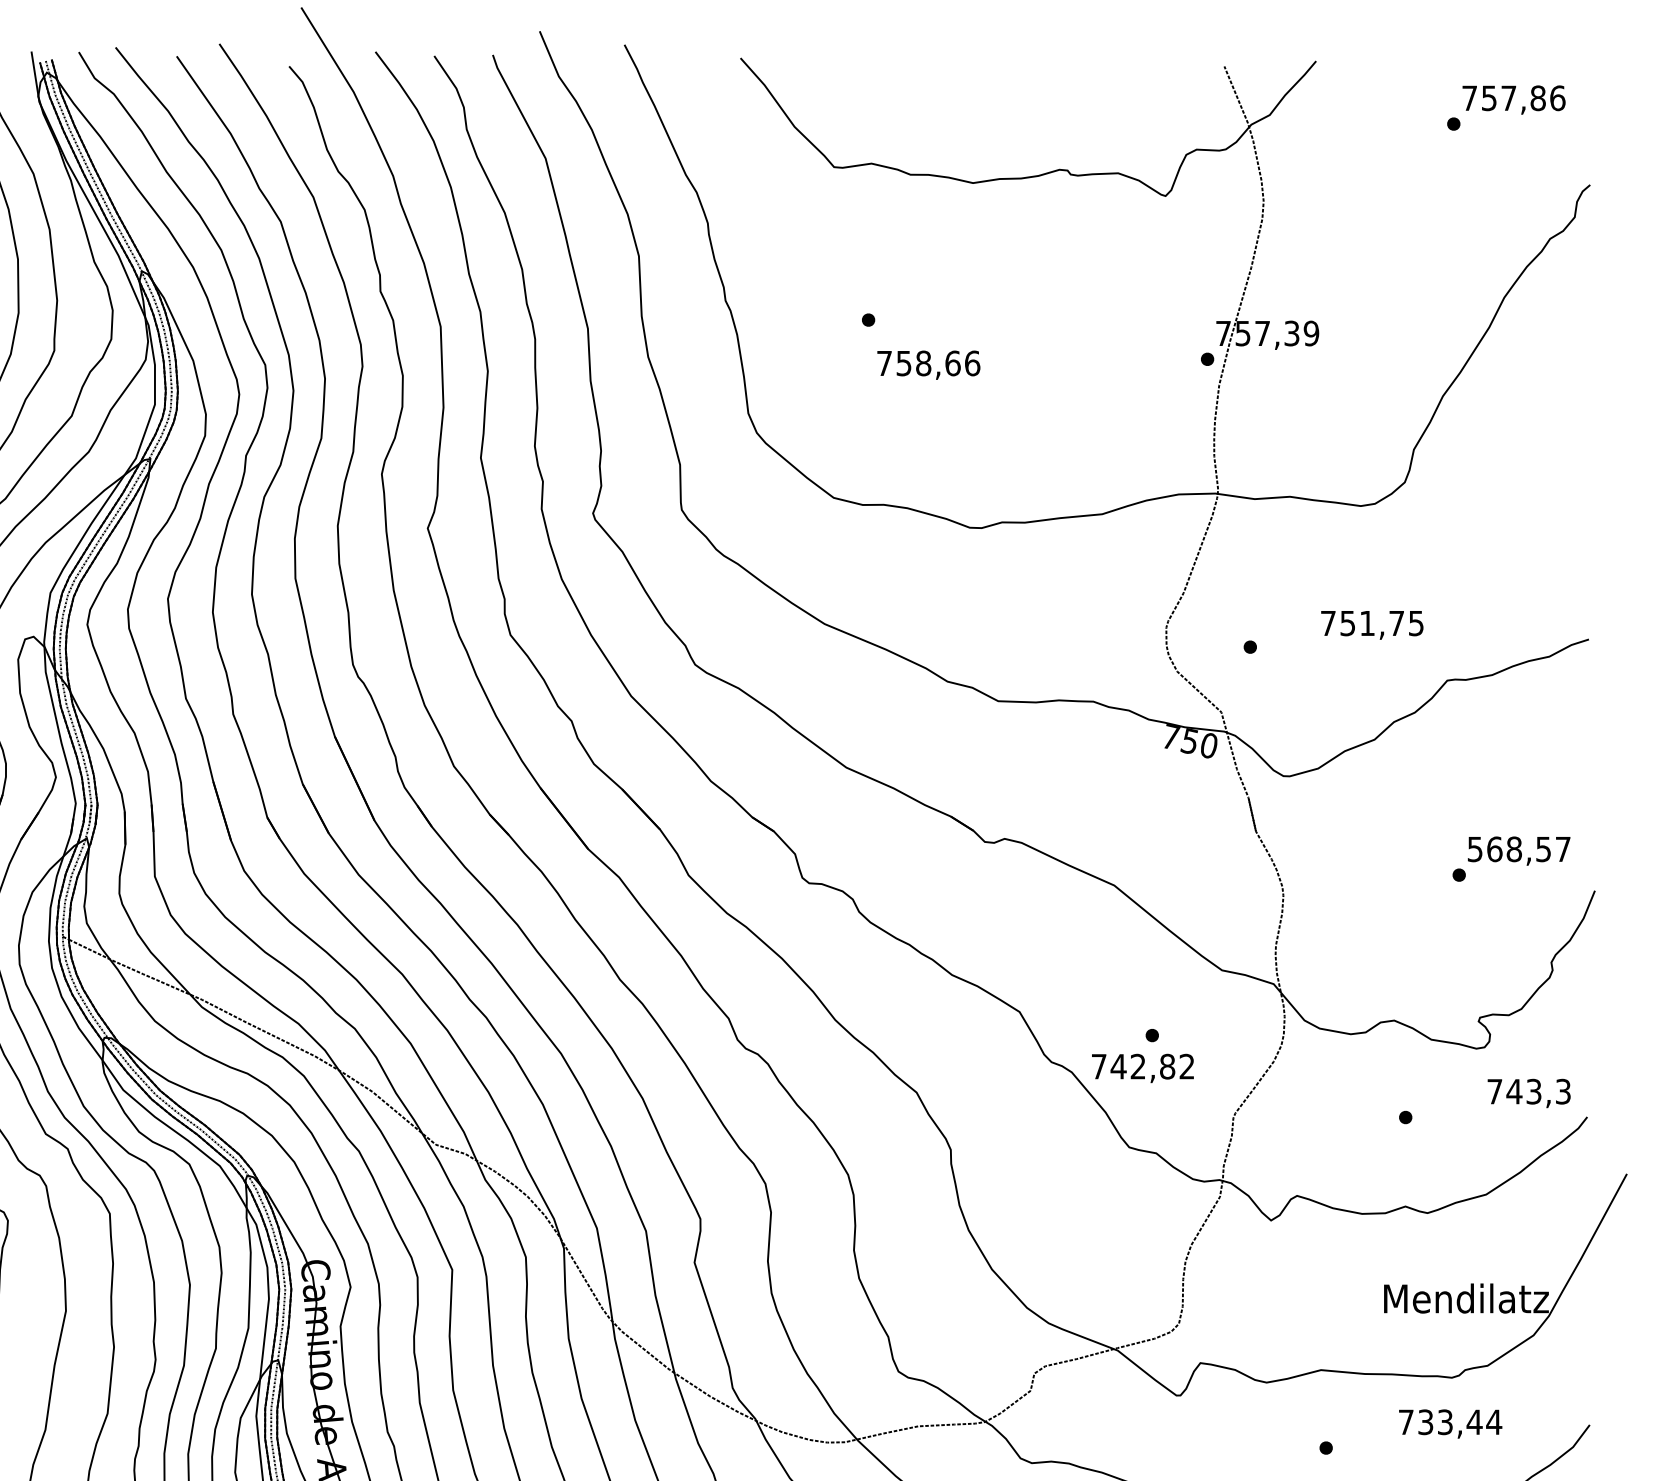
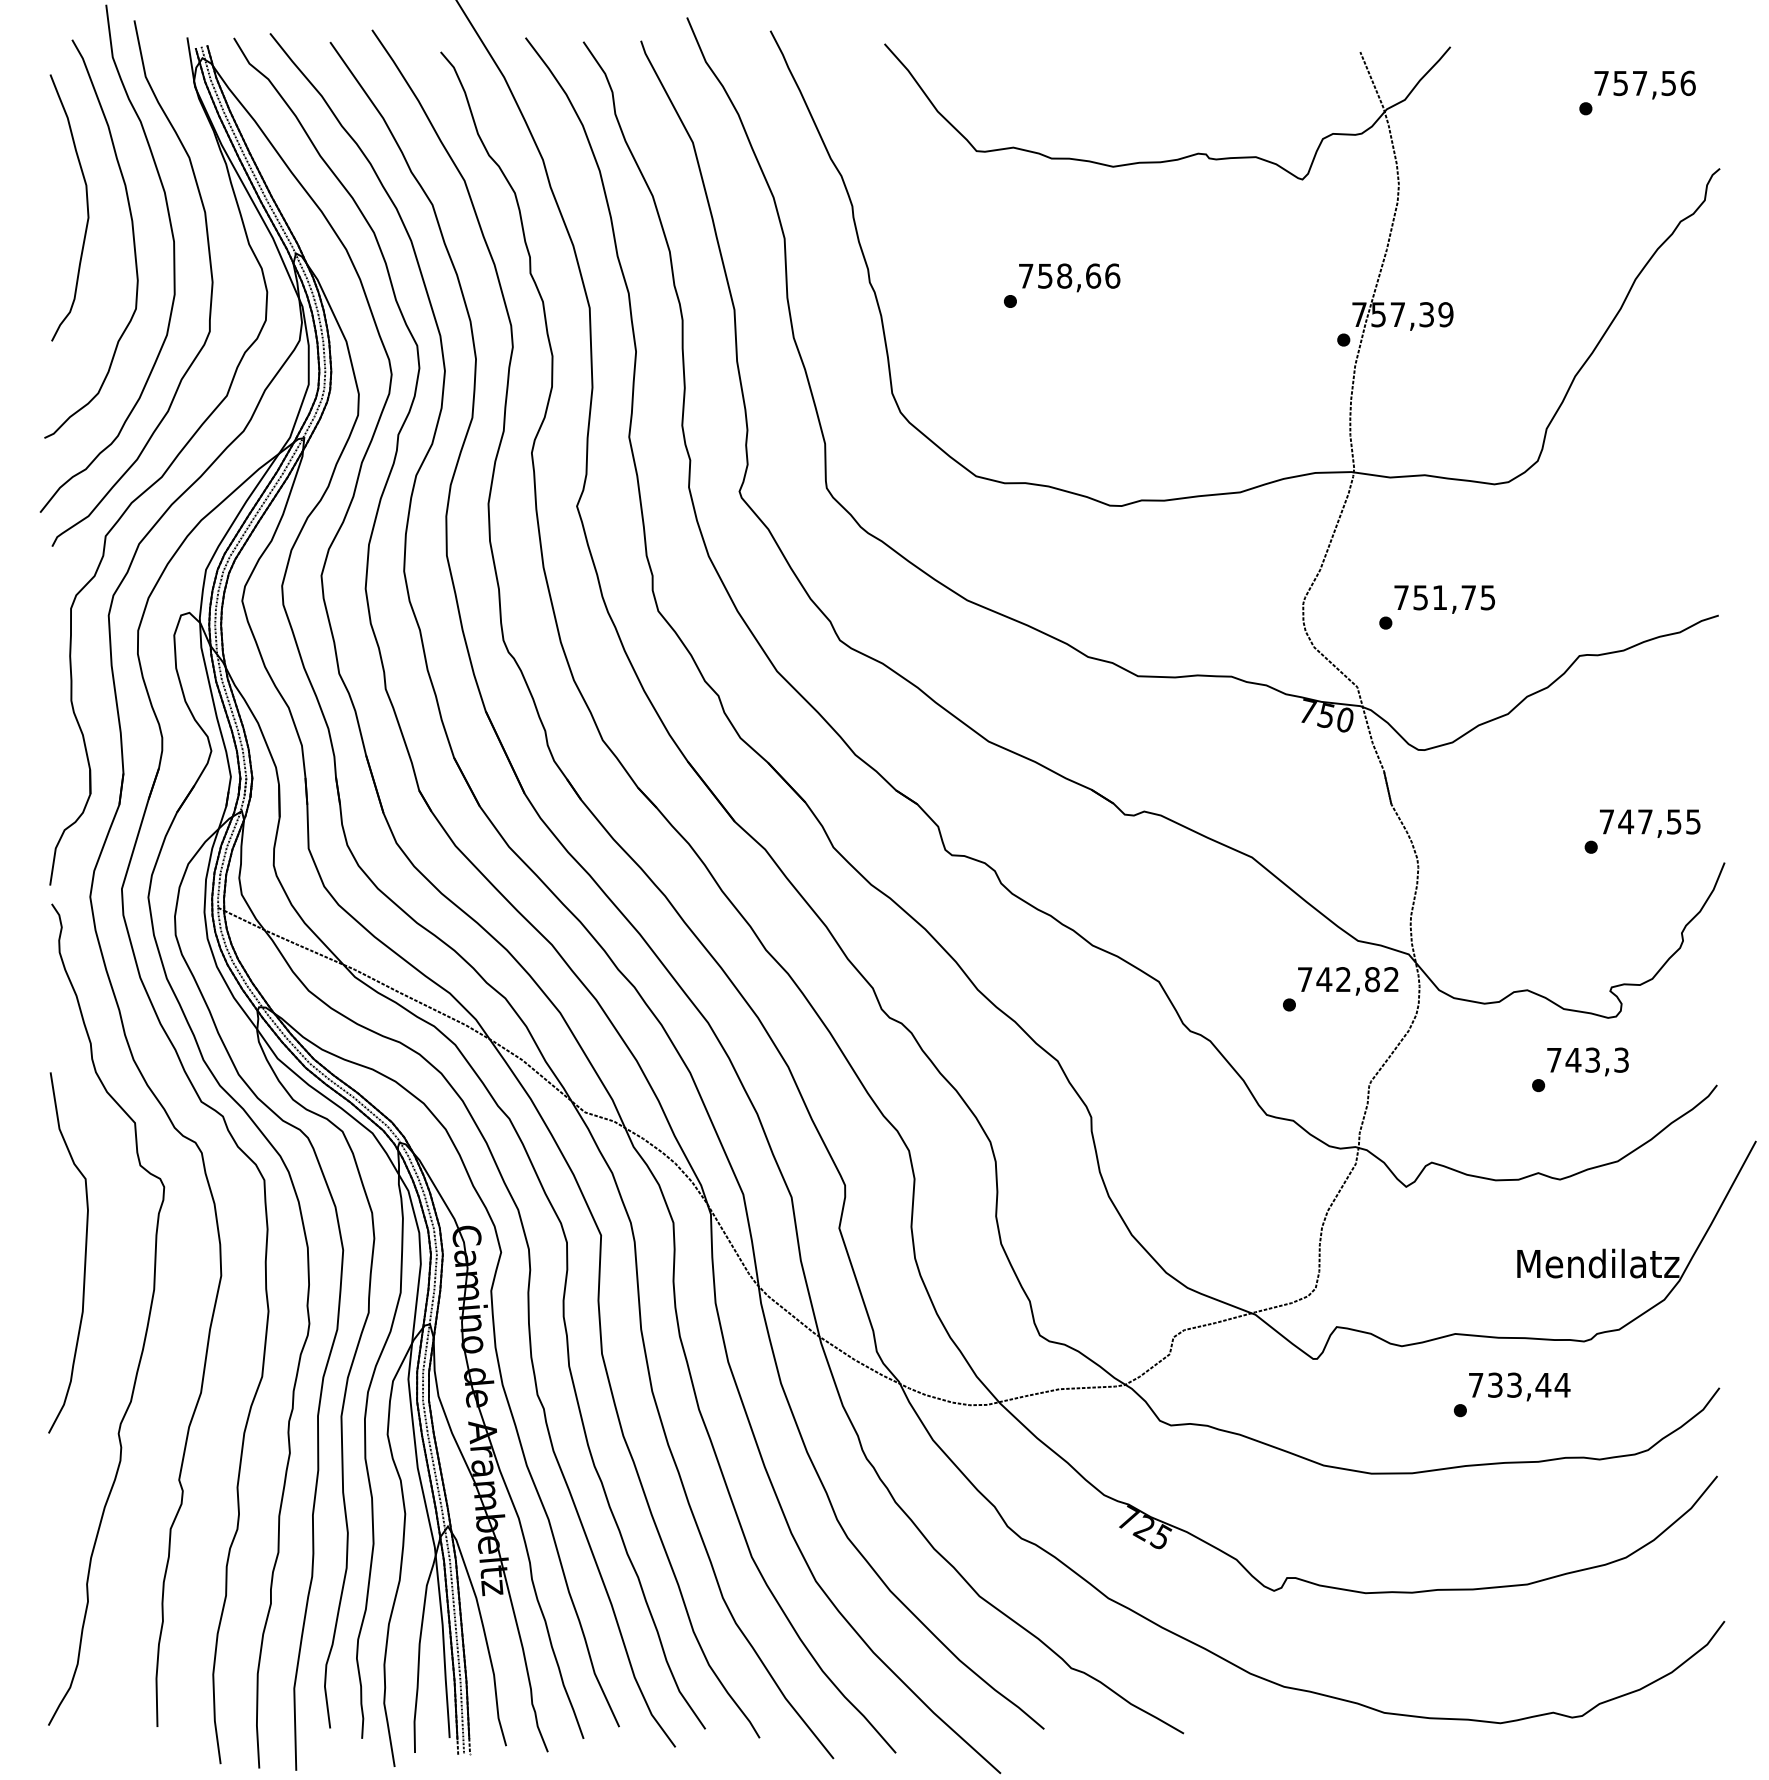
text: (1537, 97) -> (1668, 82), 757,86 -> 757,56
text: (928, 364) -> (1069, 277), moved
text: (1372, 625) -> (1444, 599), moved
text: (1518, 848) -> (1649, 821), 568,57 -> 747,55
text: (1143, 1068) -> (1348, 981), moved
text: (1528, 1093) -> (1587, 1061), moved
text: (1450, 1423) -> (1519, 1386), moved

